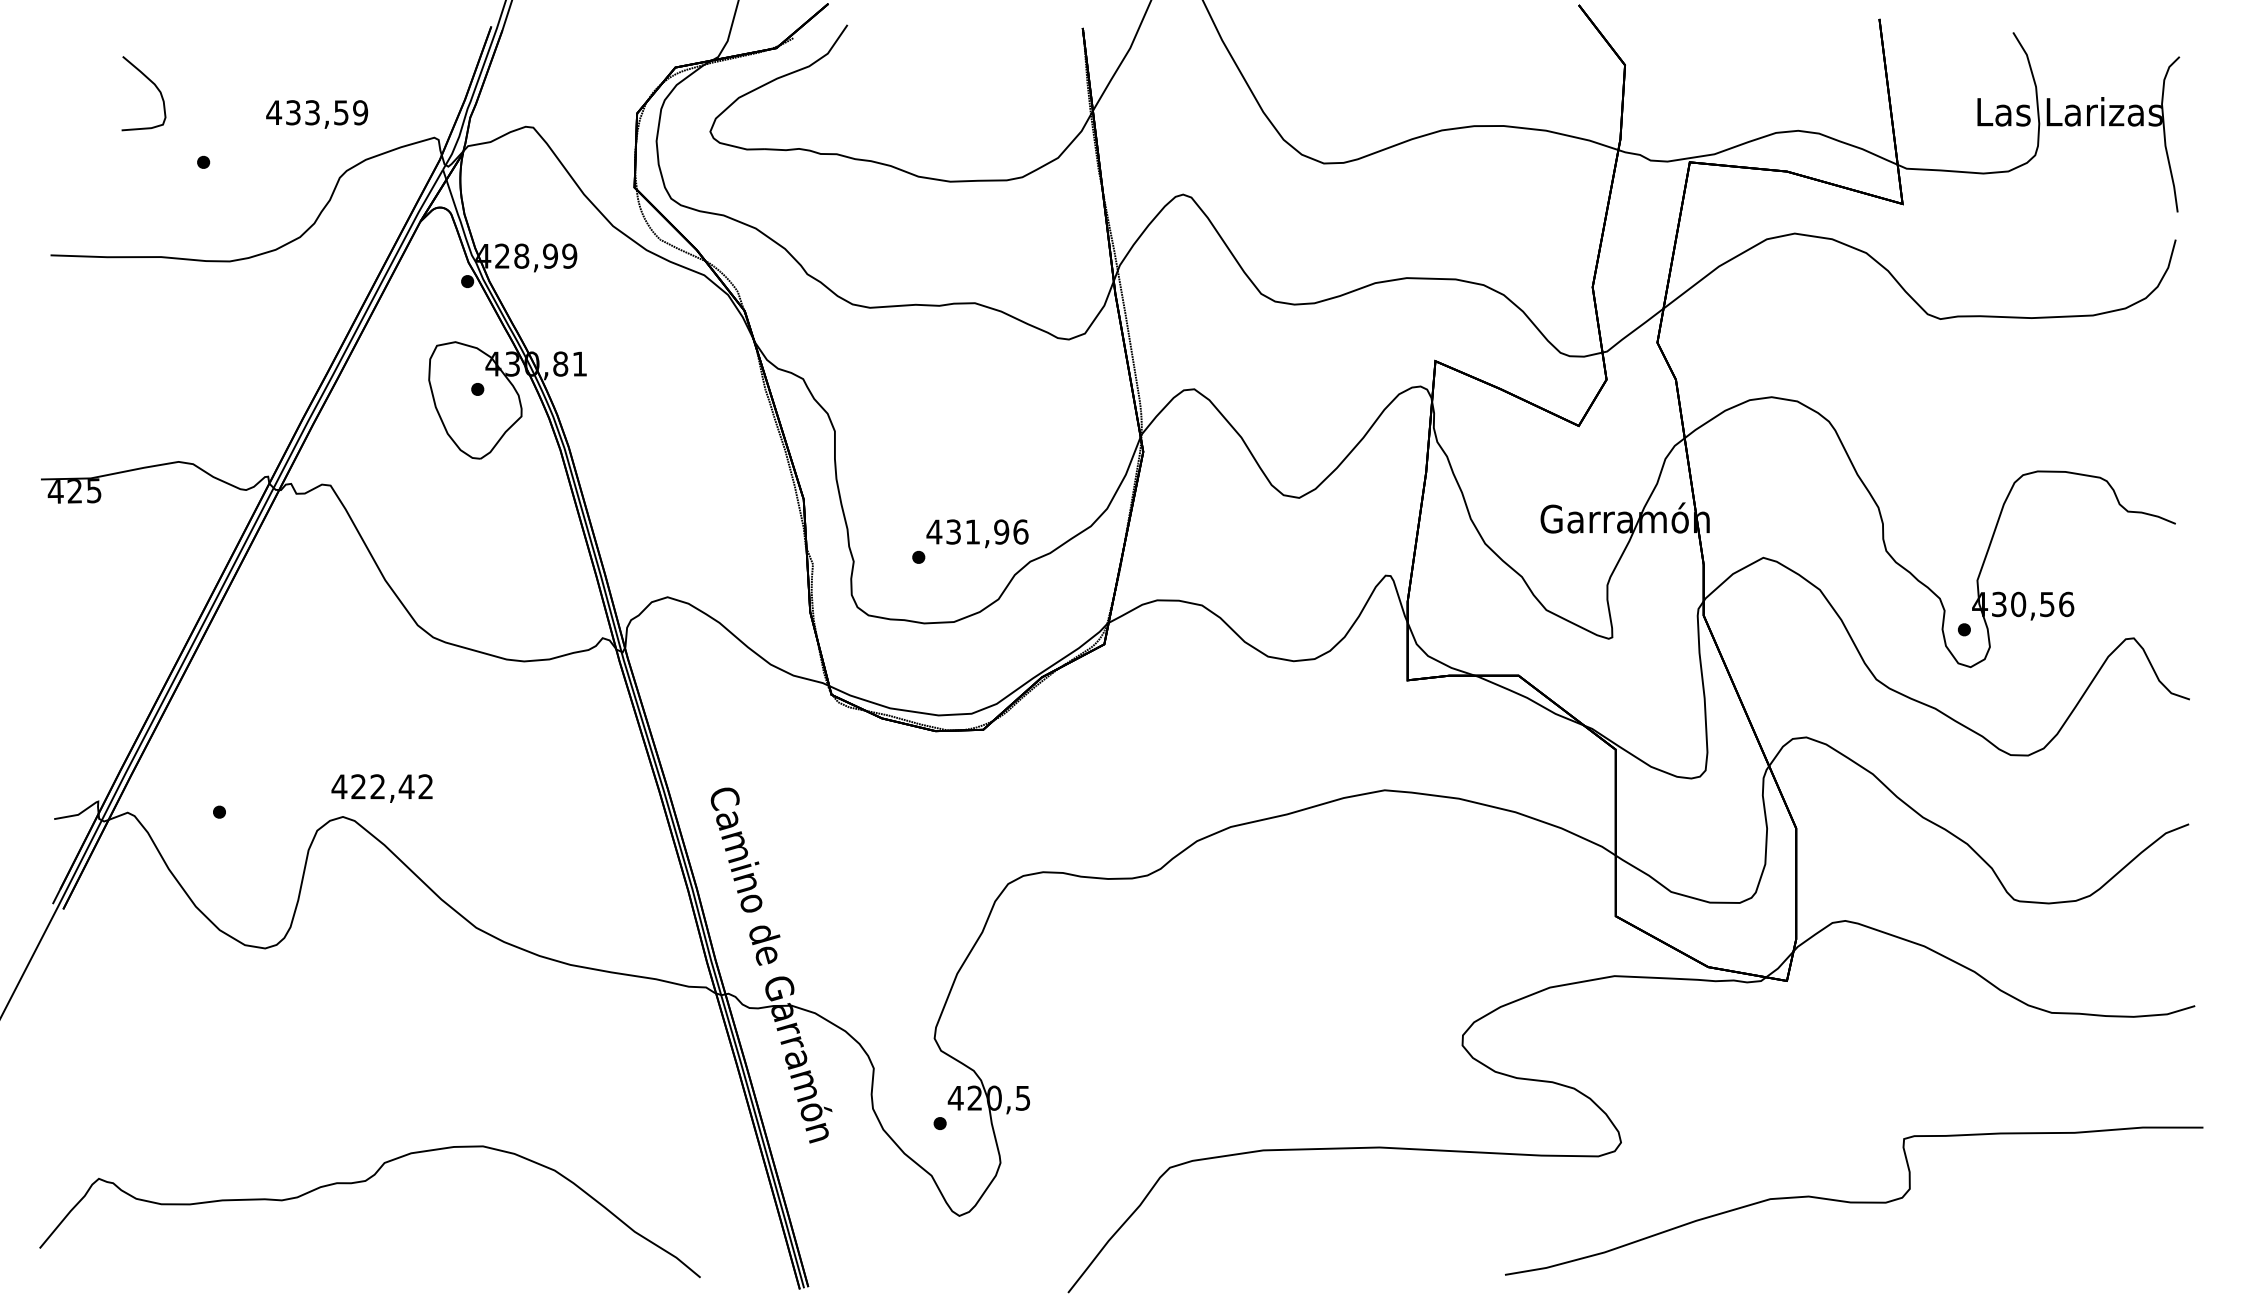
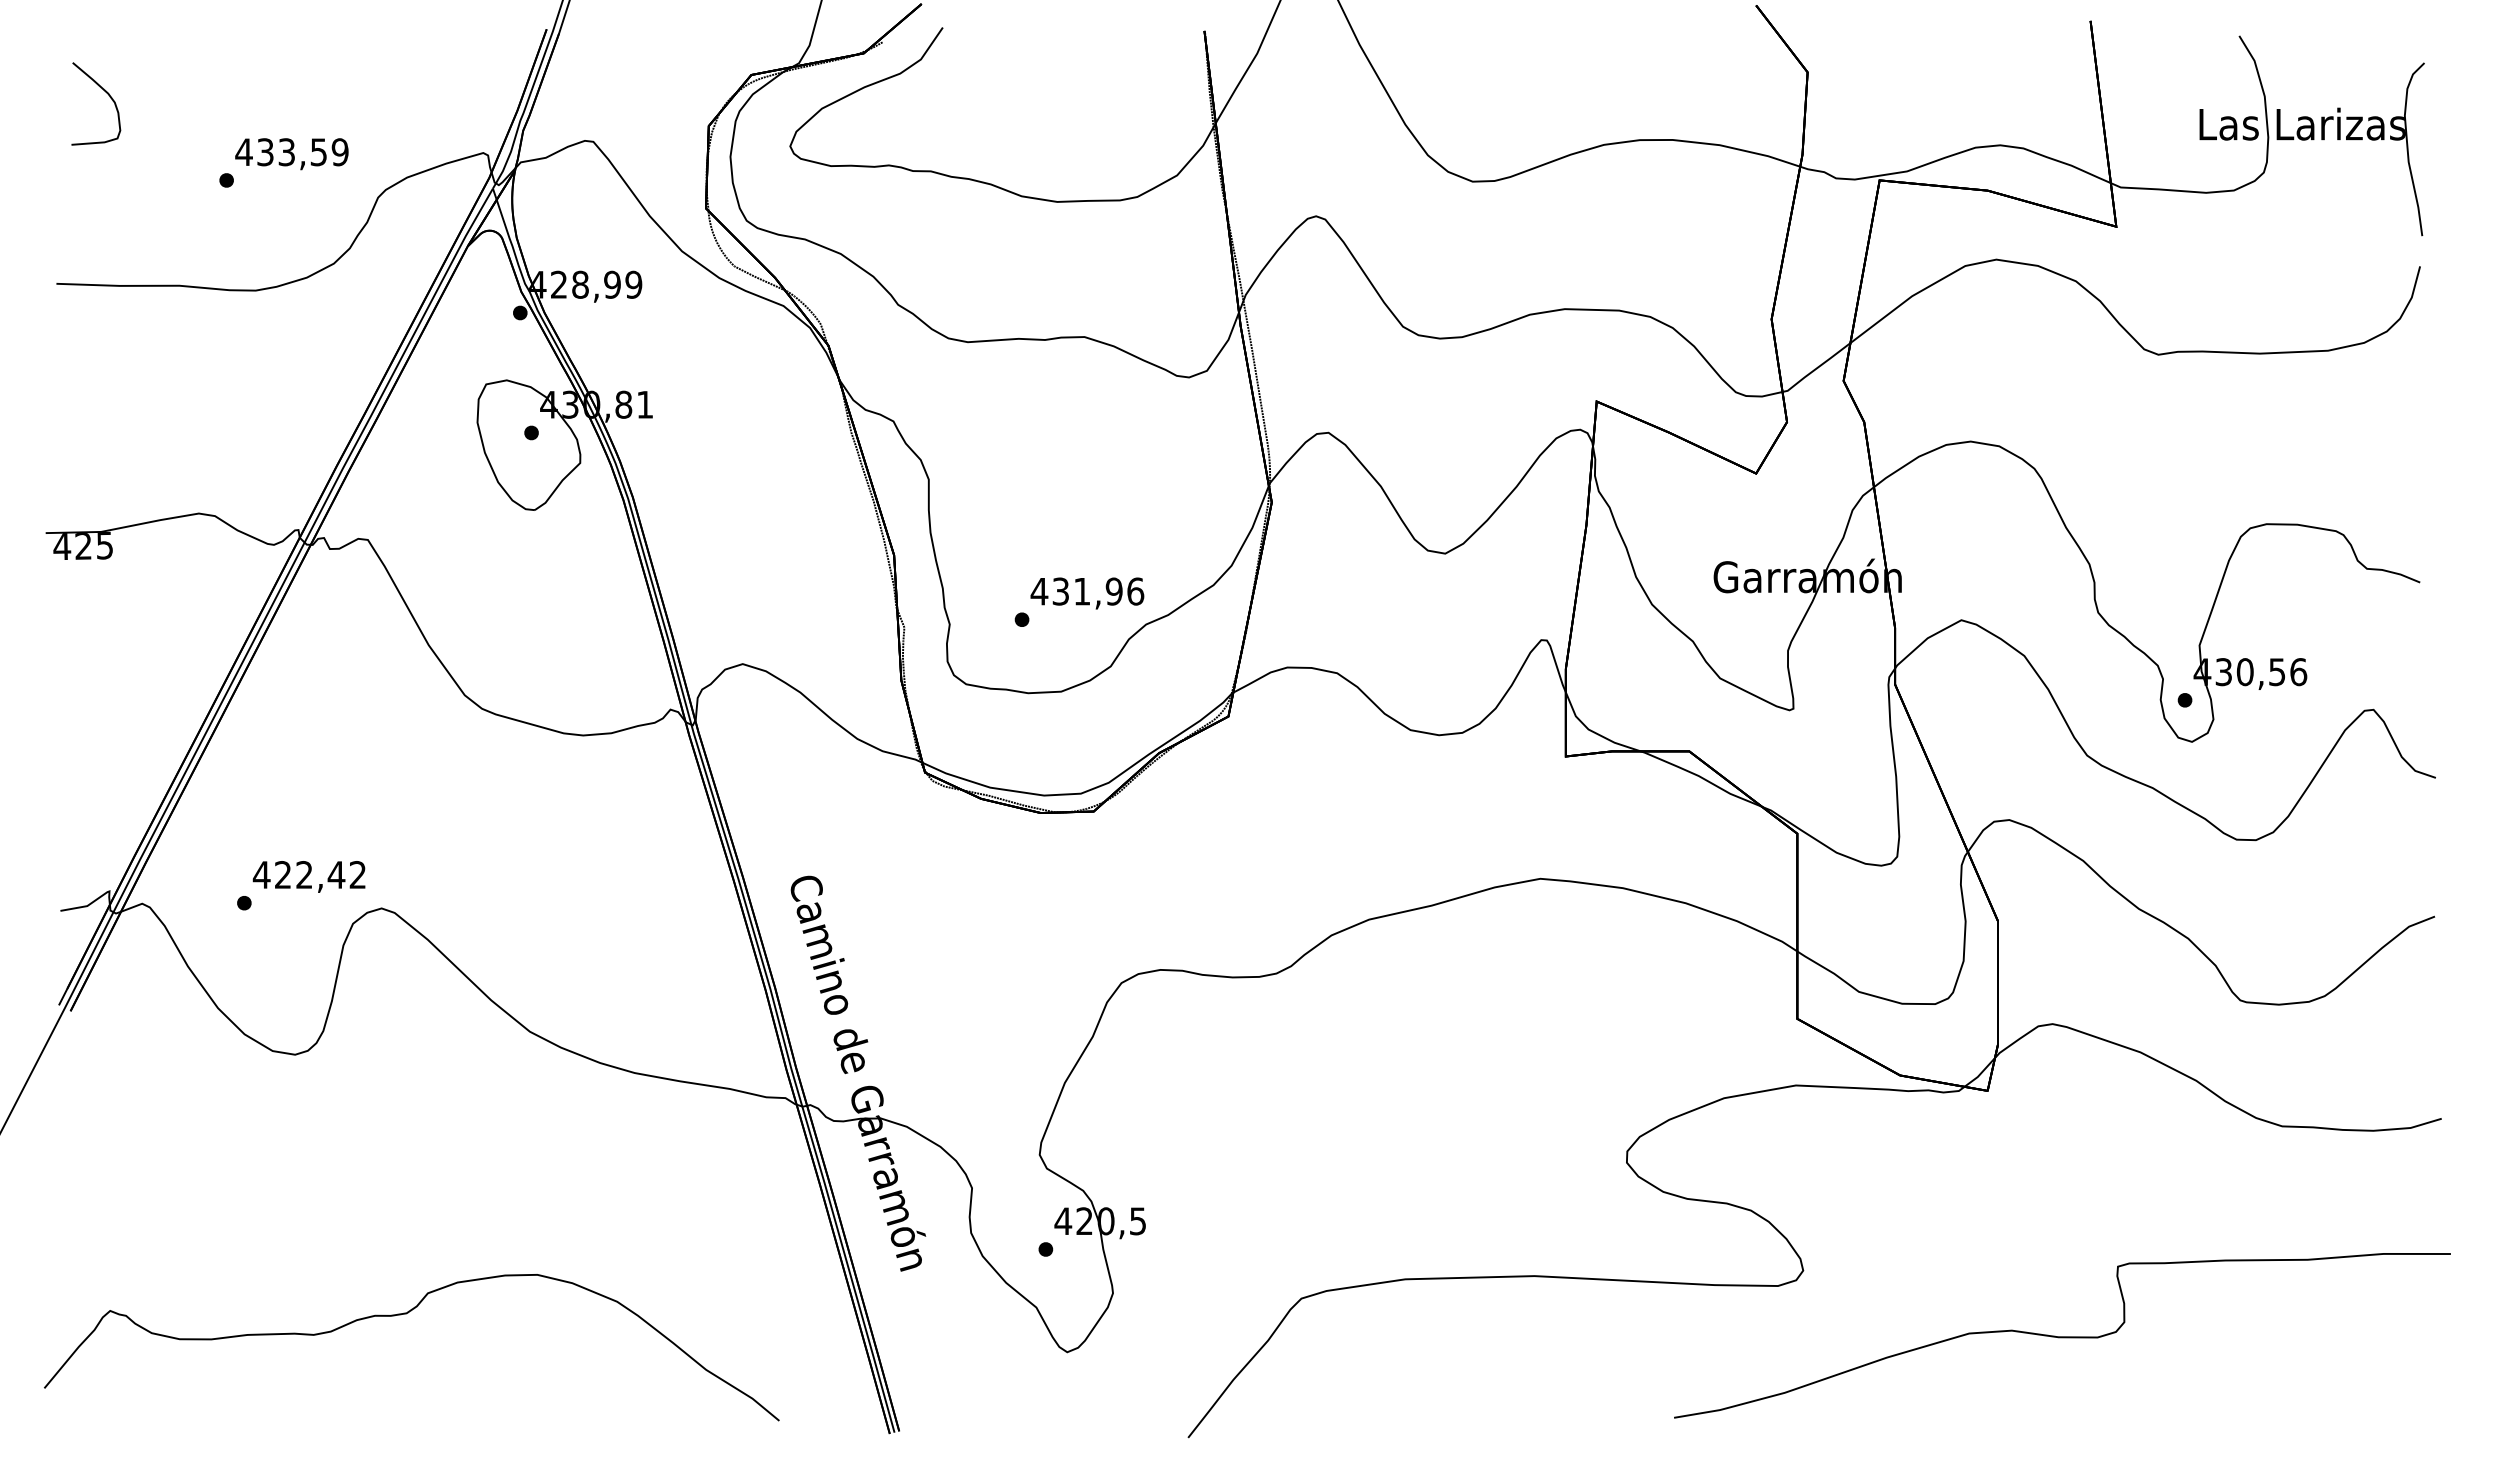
curve: (153, 84) -> (106, 93), moved
text: (316, 114) -> (291, 154), moved
text: (381, 788) -> (308, 876), moved

